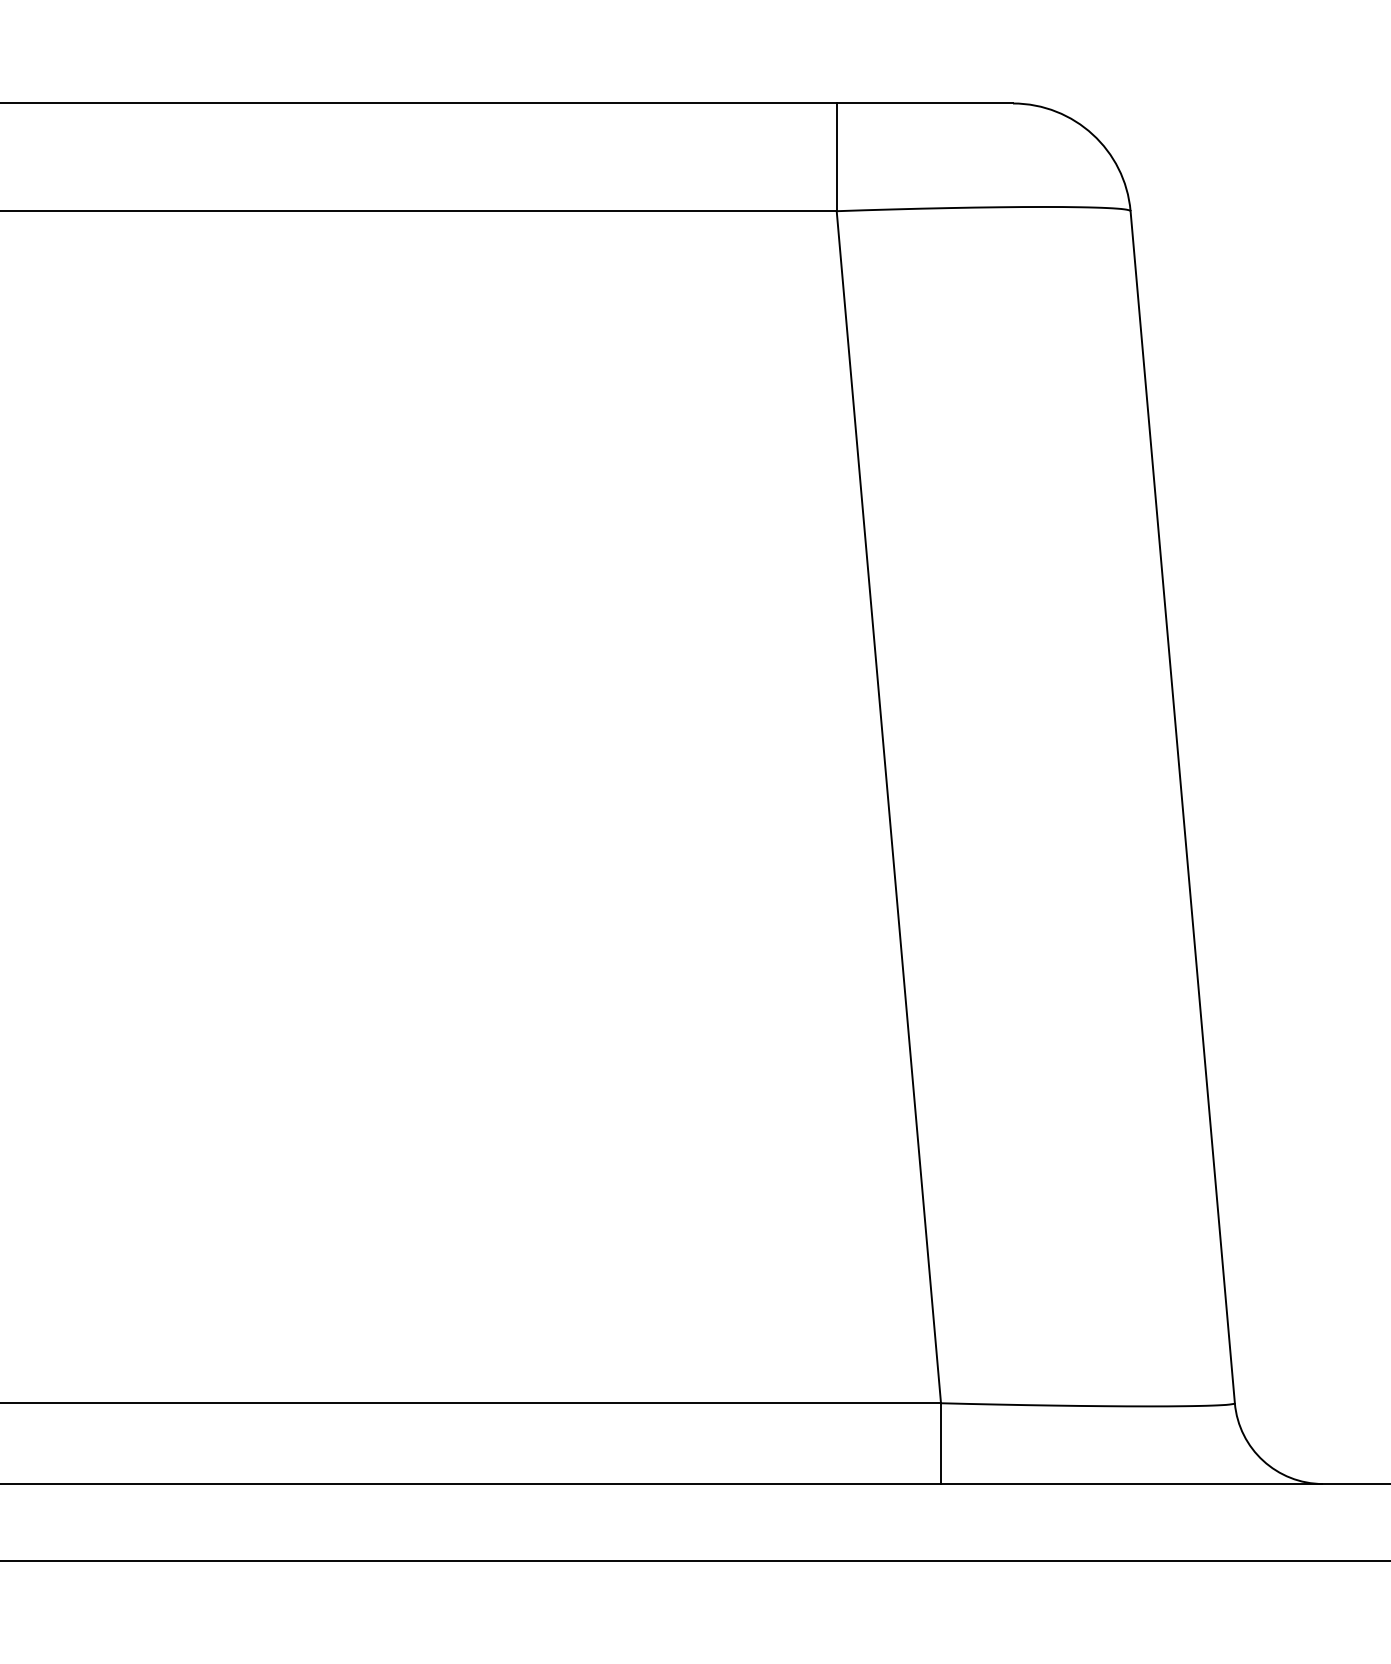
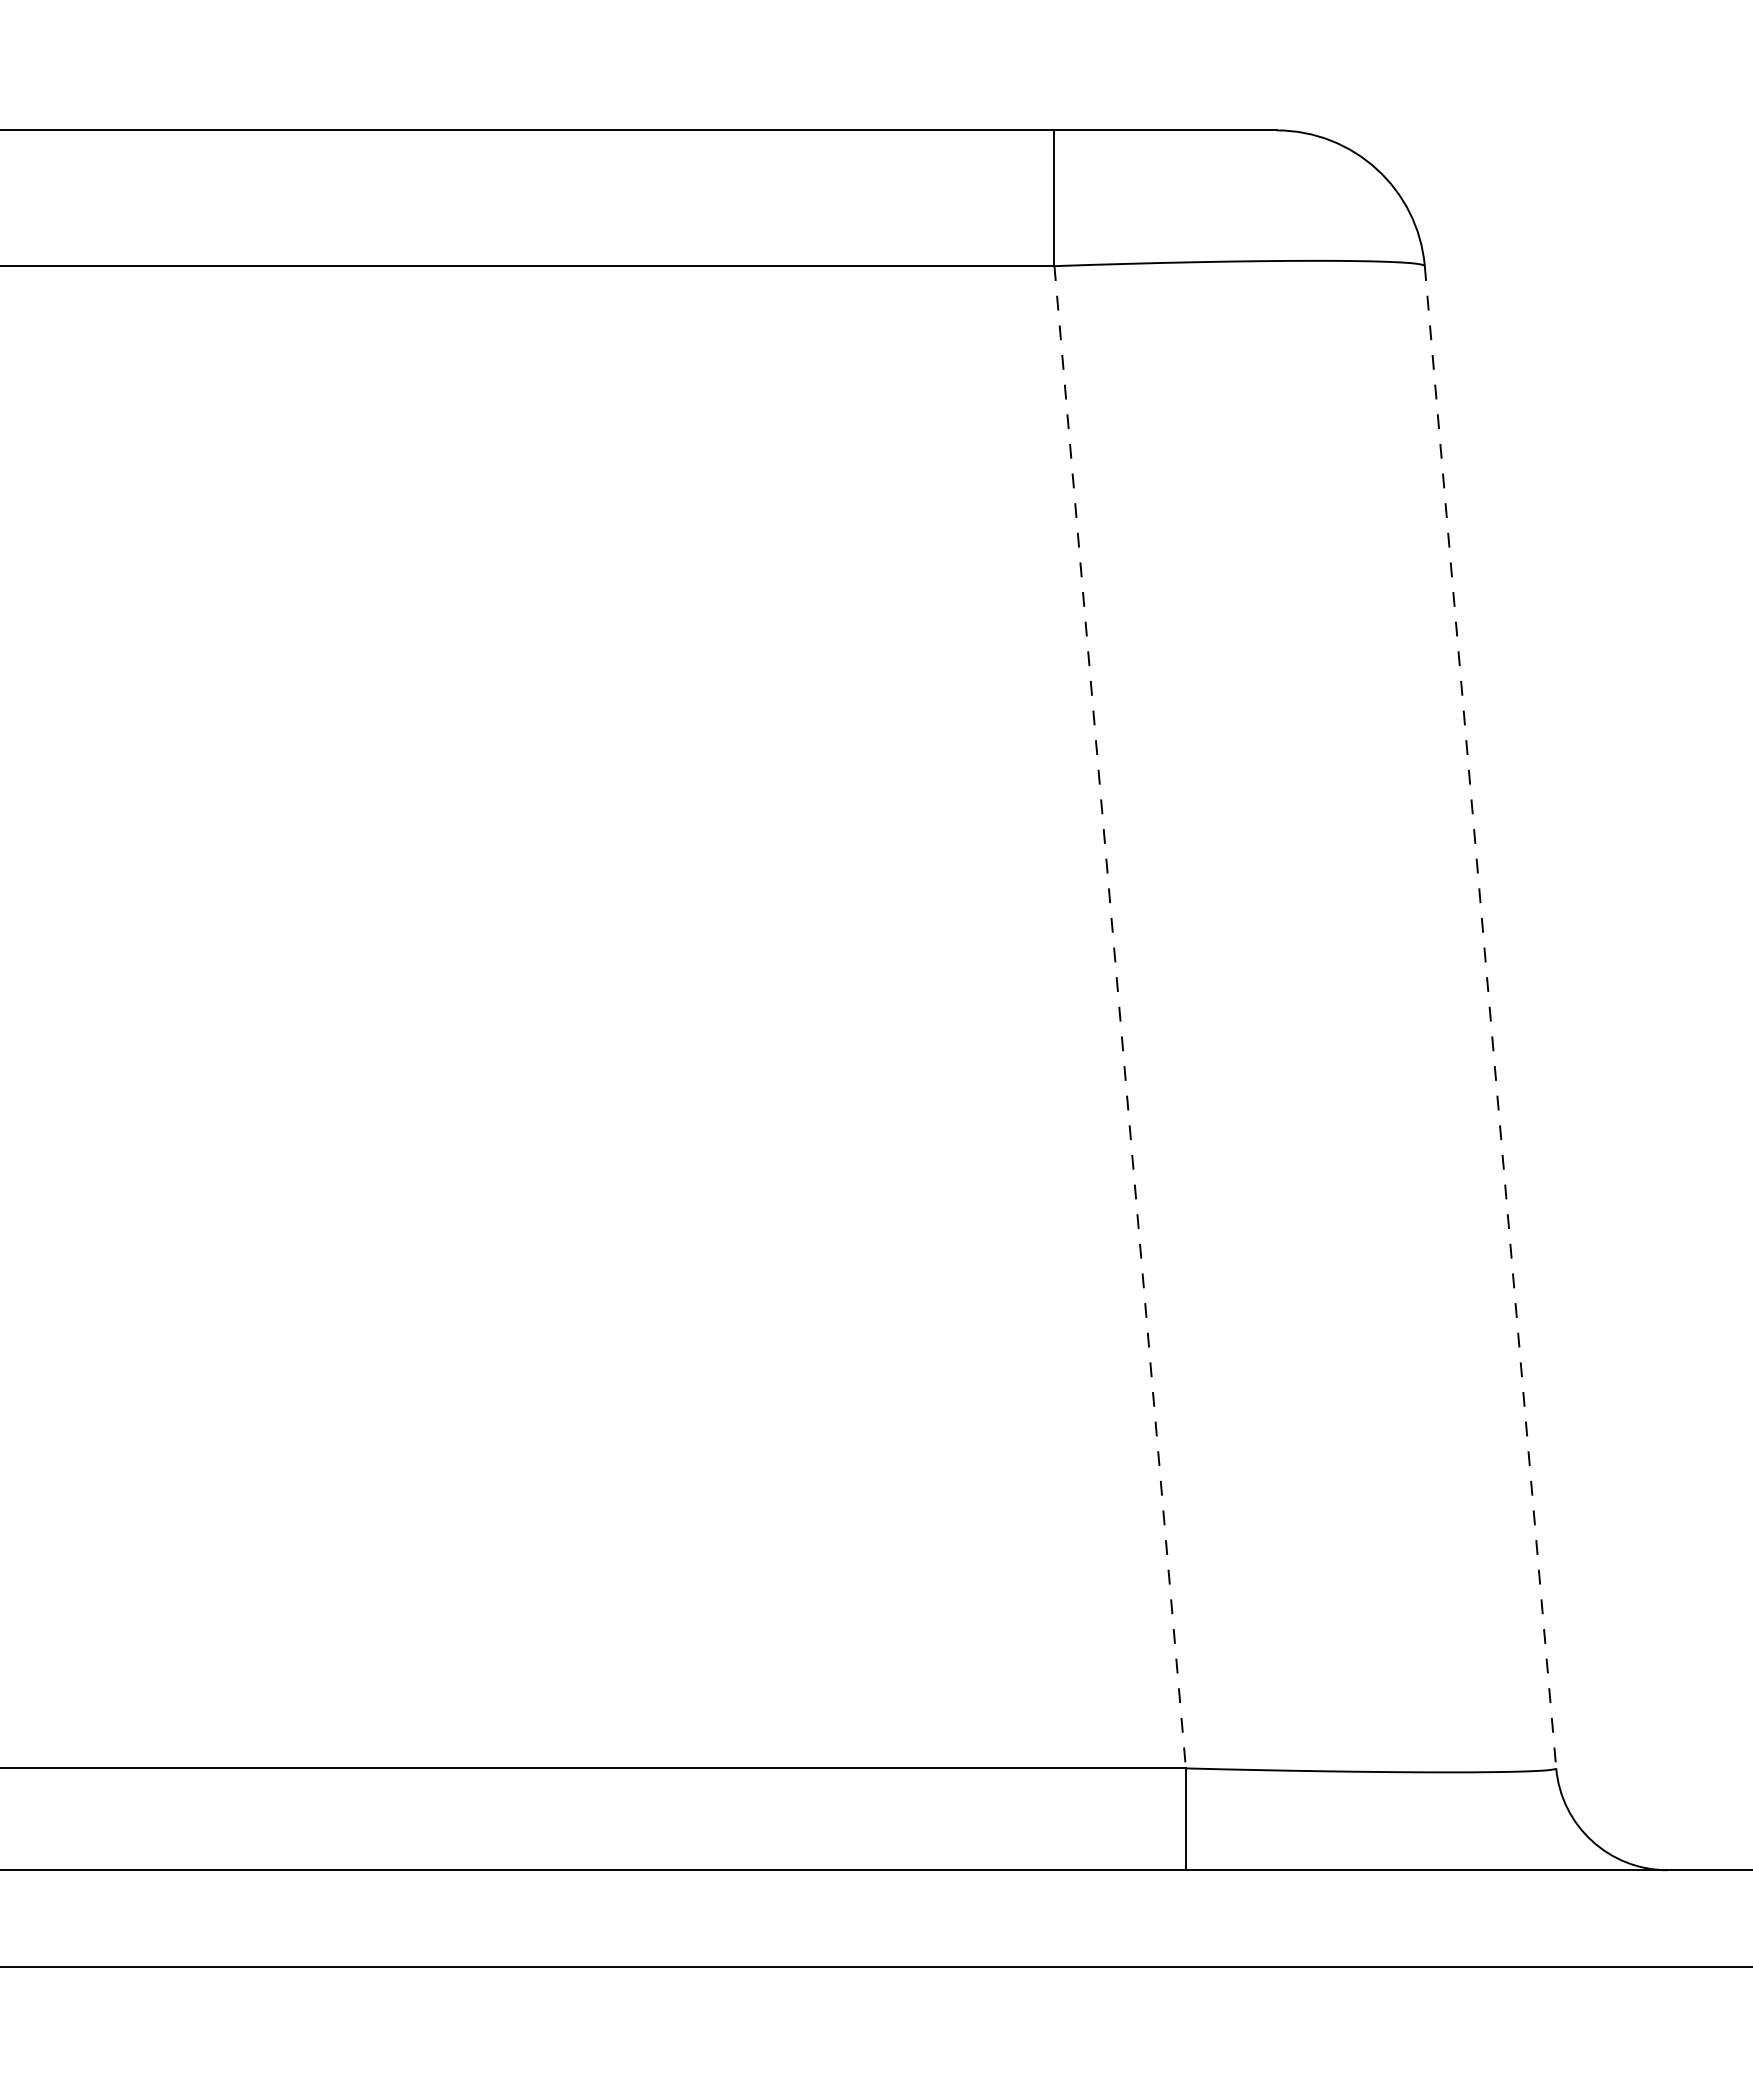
line: (889, 807) -> (1120, 1017), solid -> dashed
line: (1182, 807) -> (1490, 1017), solid -> dashed

